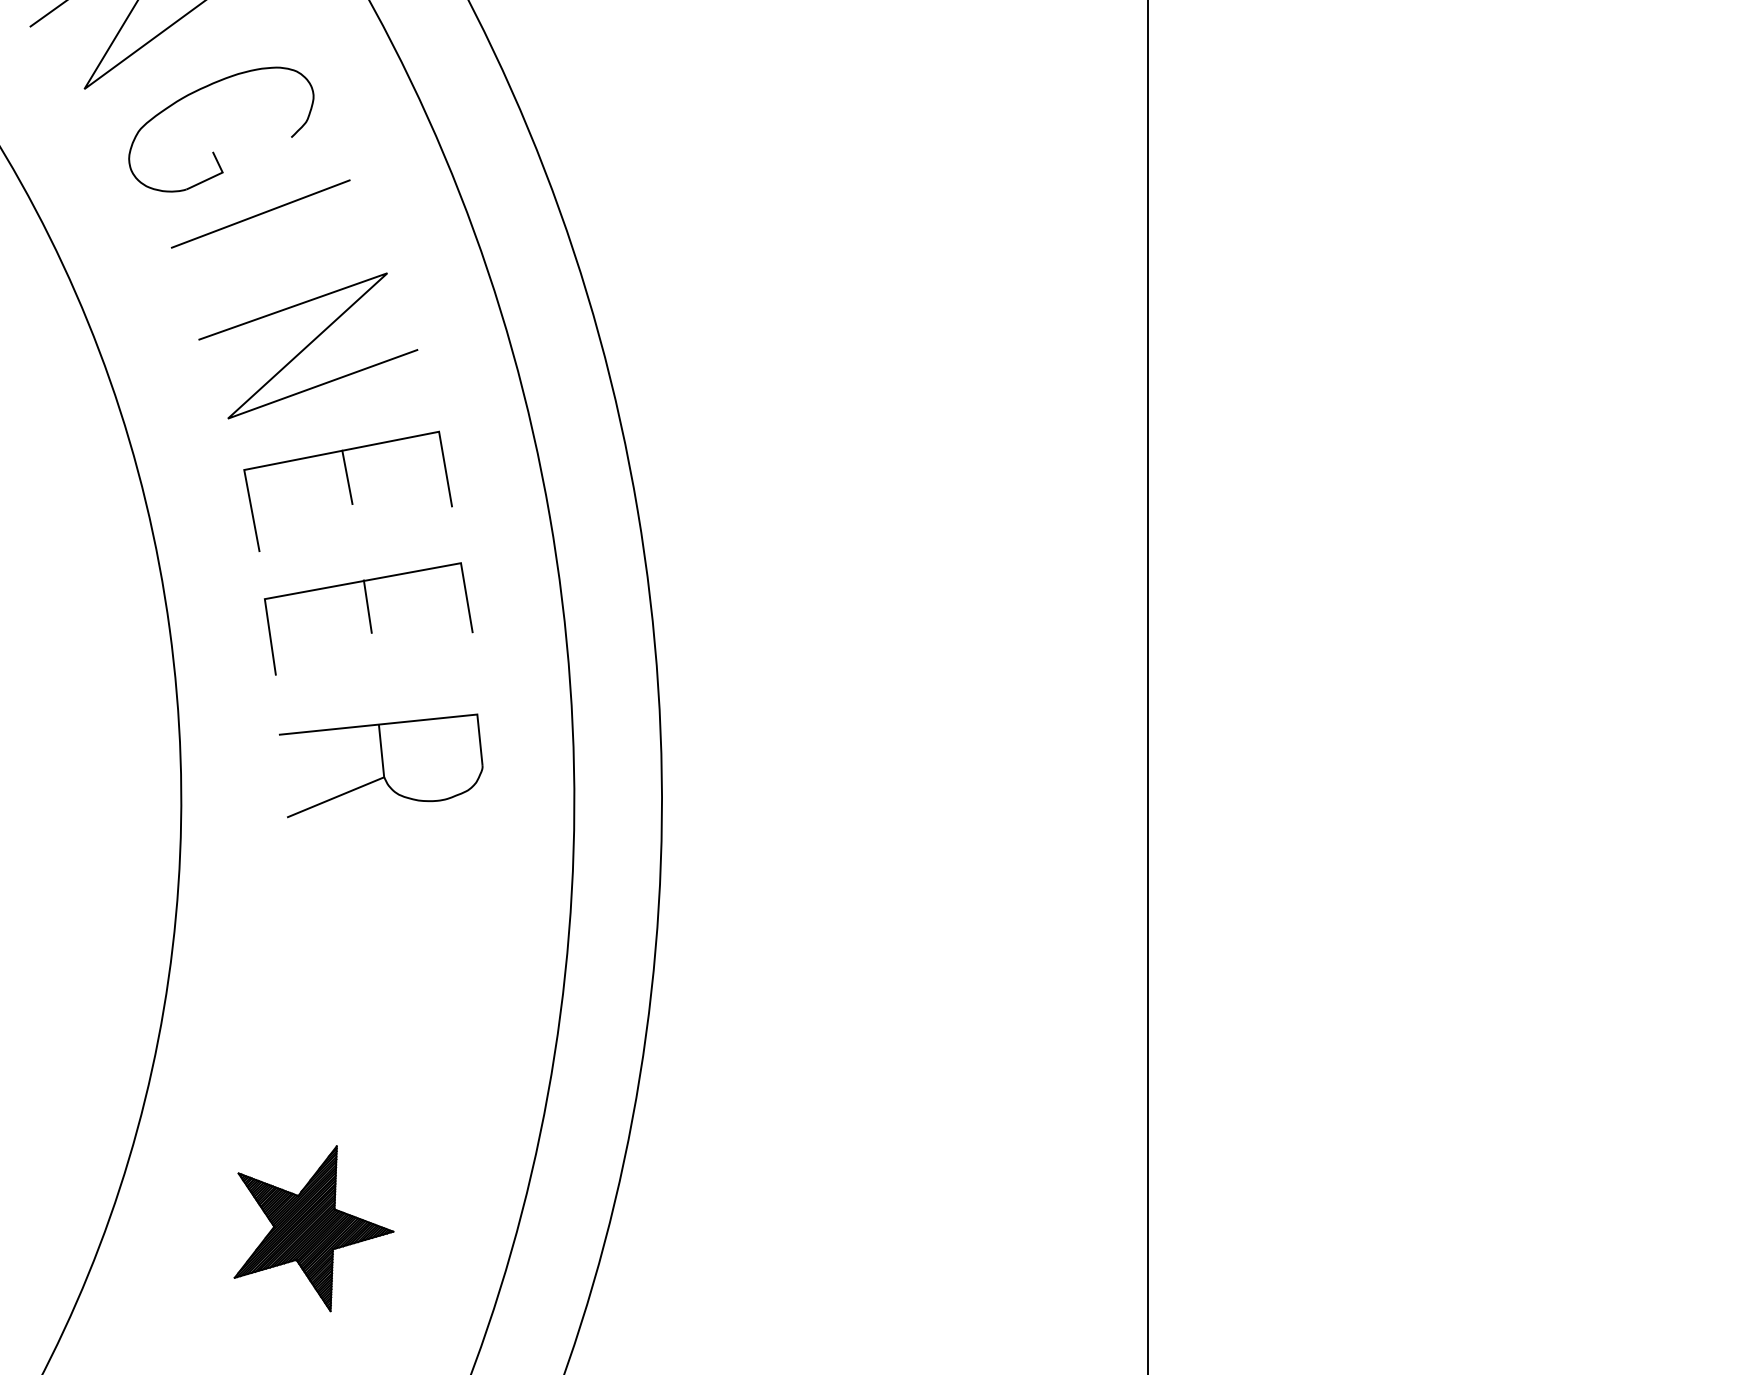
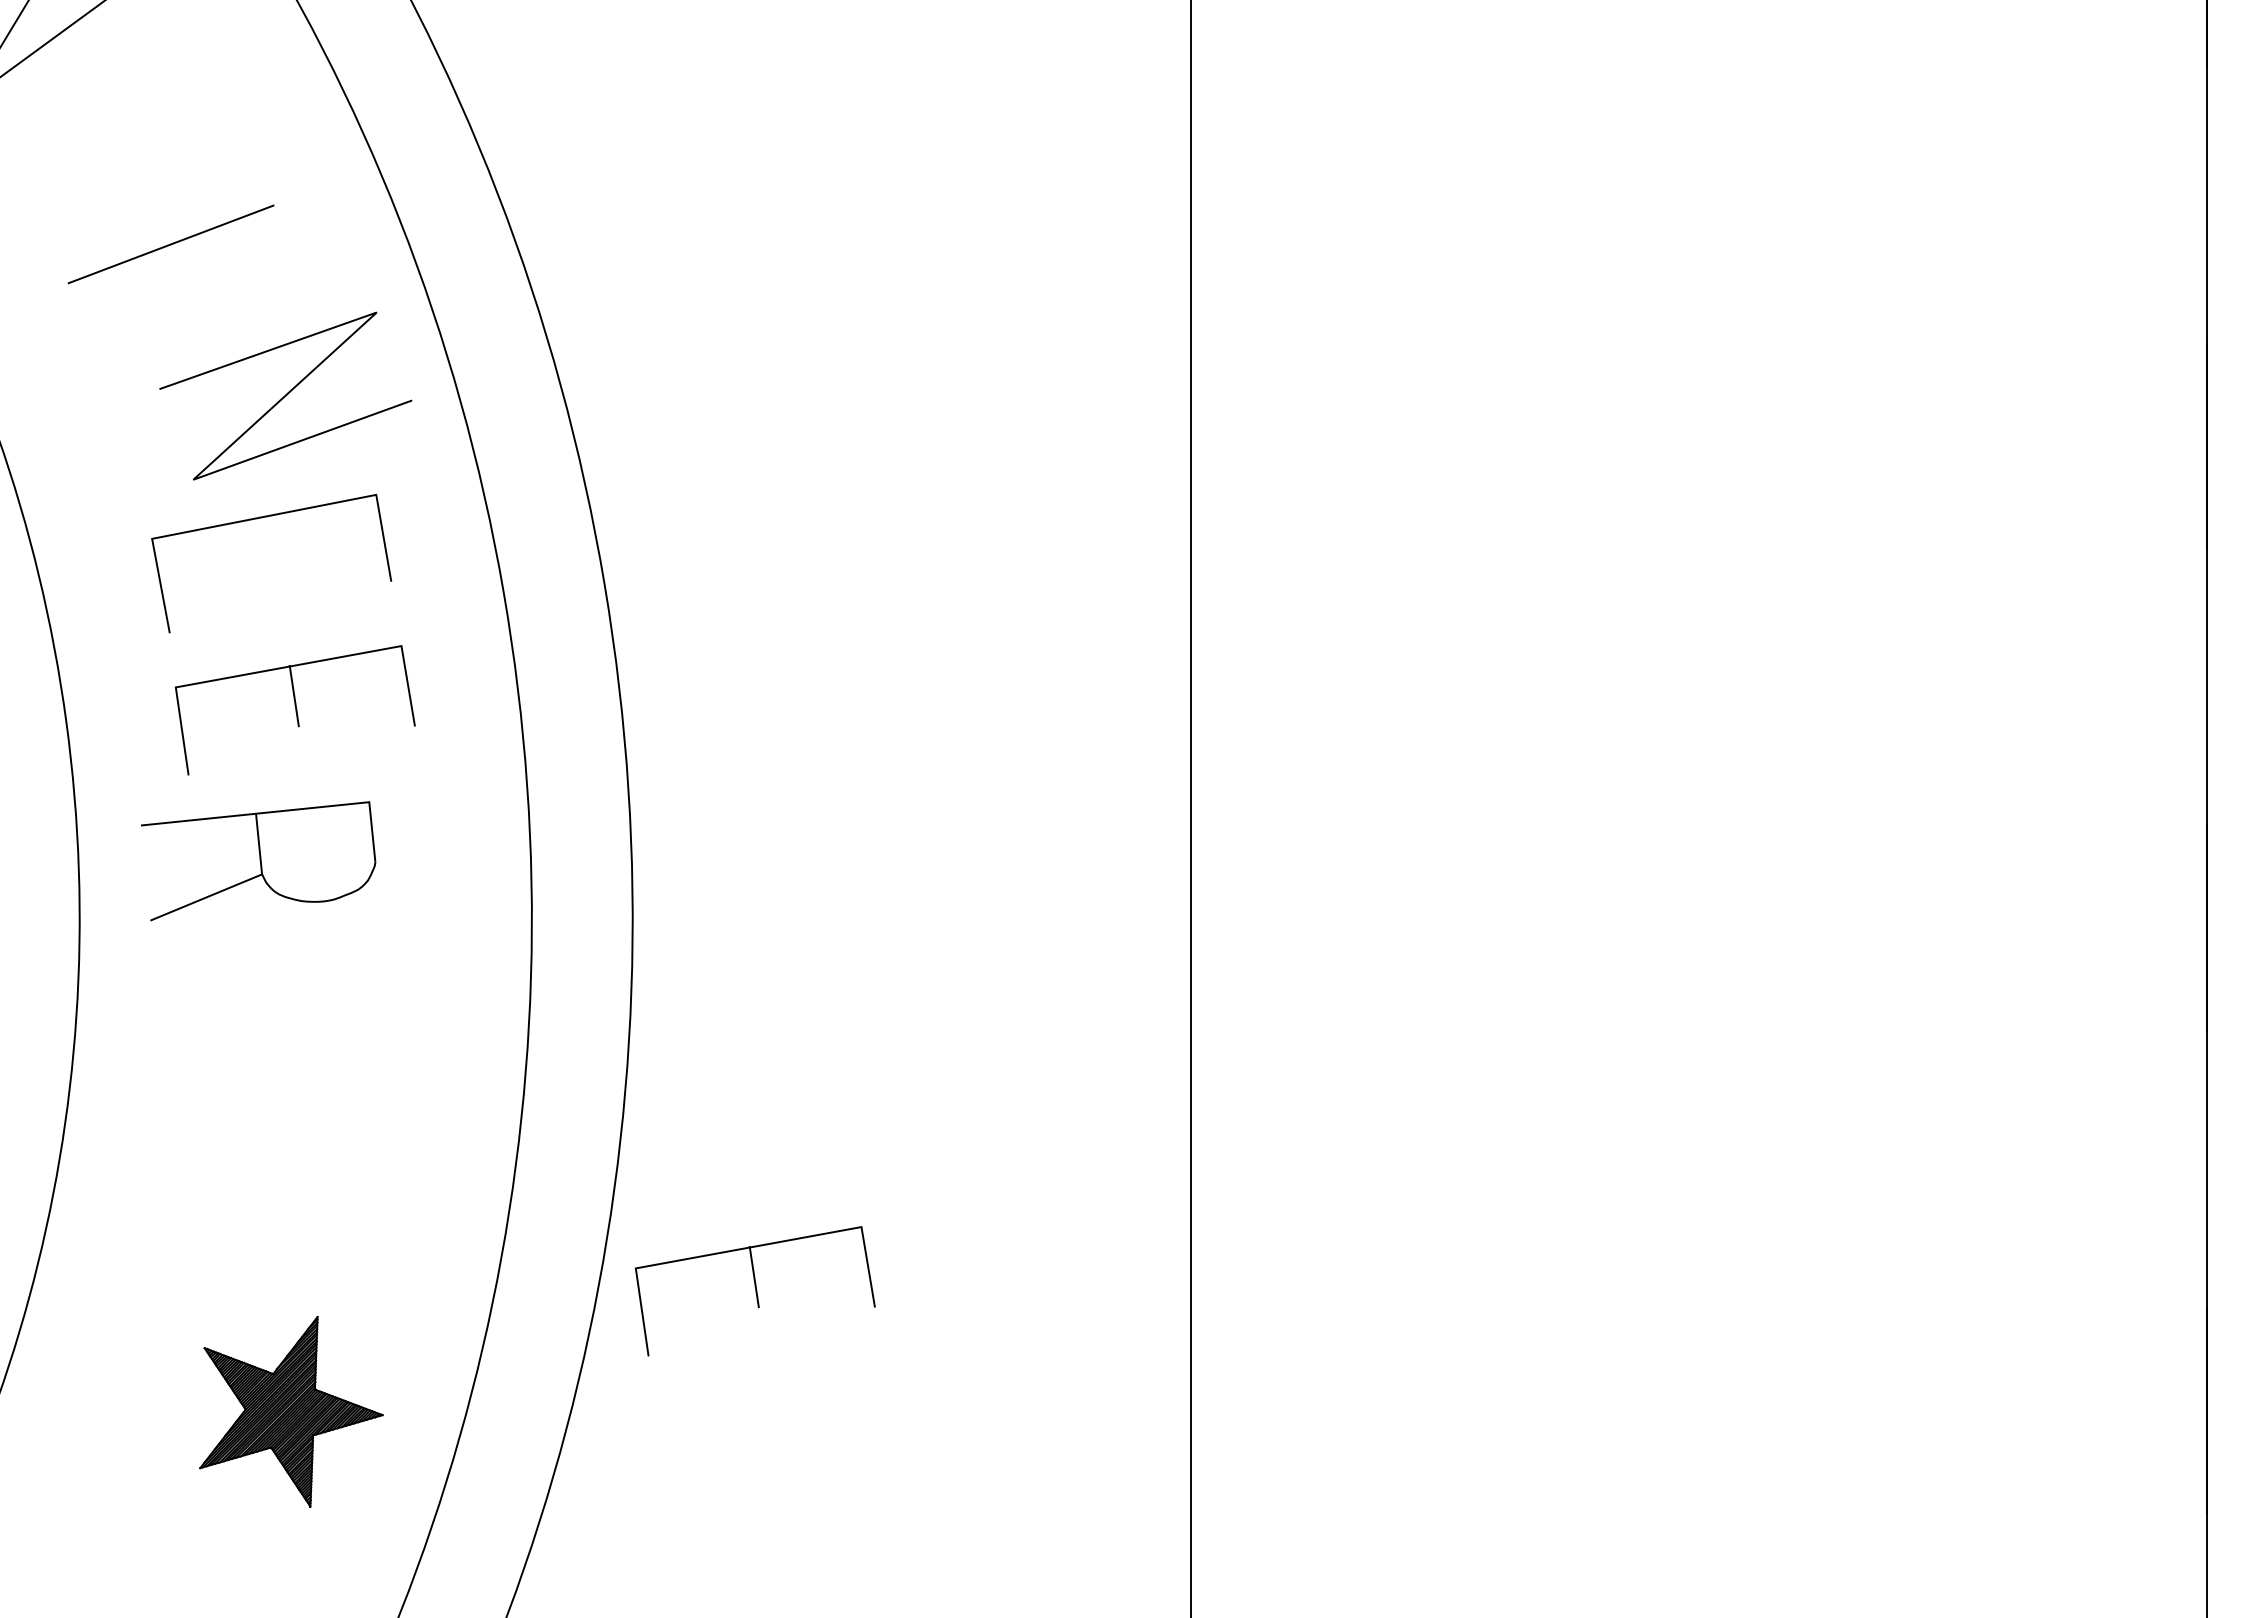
part: (213, 151) -> (116, 172), removed
line: (308, 345) -> (285, 395), moved
line: (347, 476) -> (270, 546), removed
part: (381, 766) -> (258, 861), moved
part: (767, 1124) -> (754, 1291), added
part: (314, 1228) -> (291, 1411), moved

